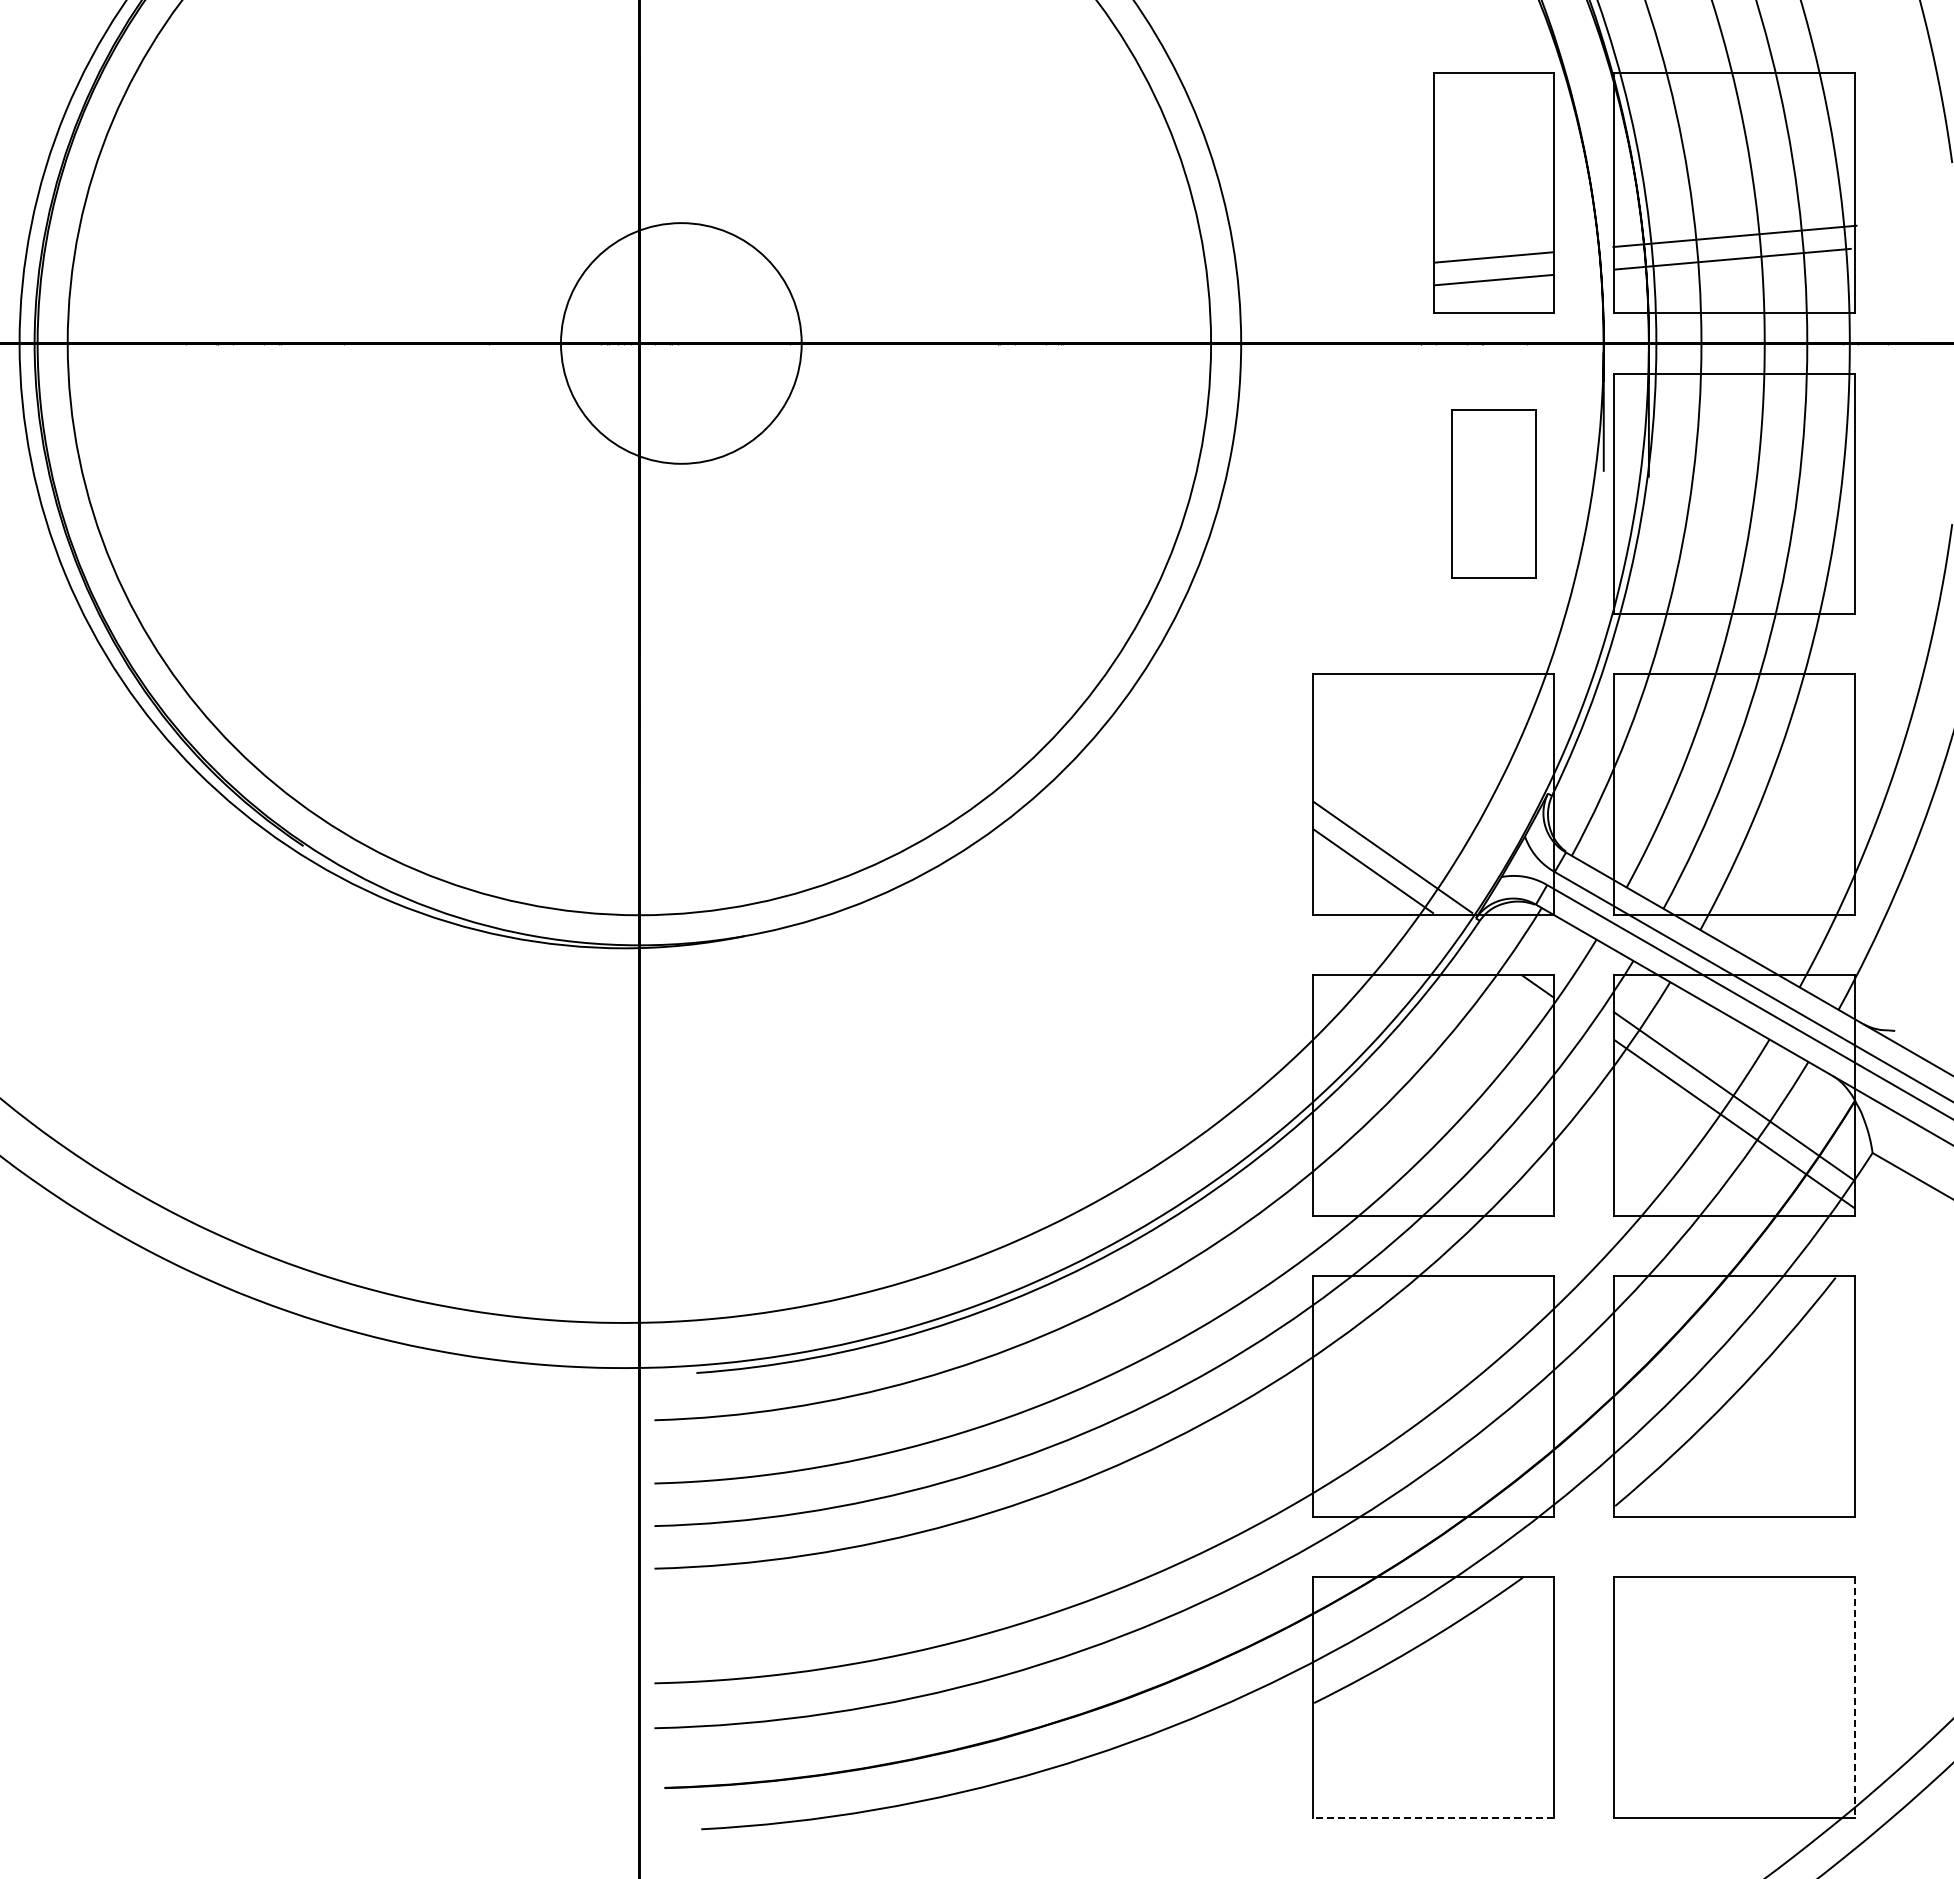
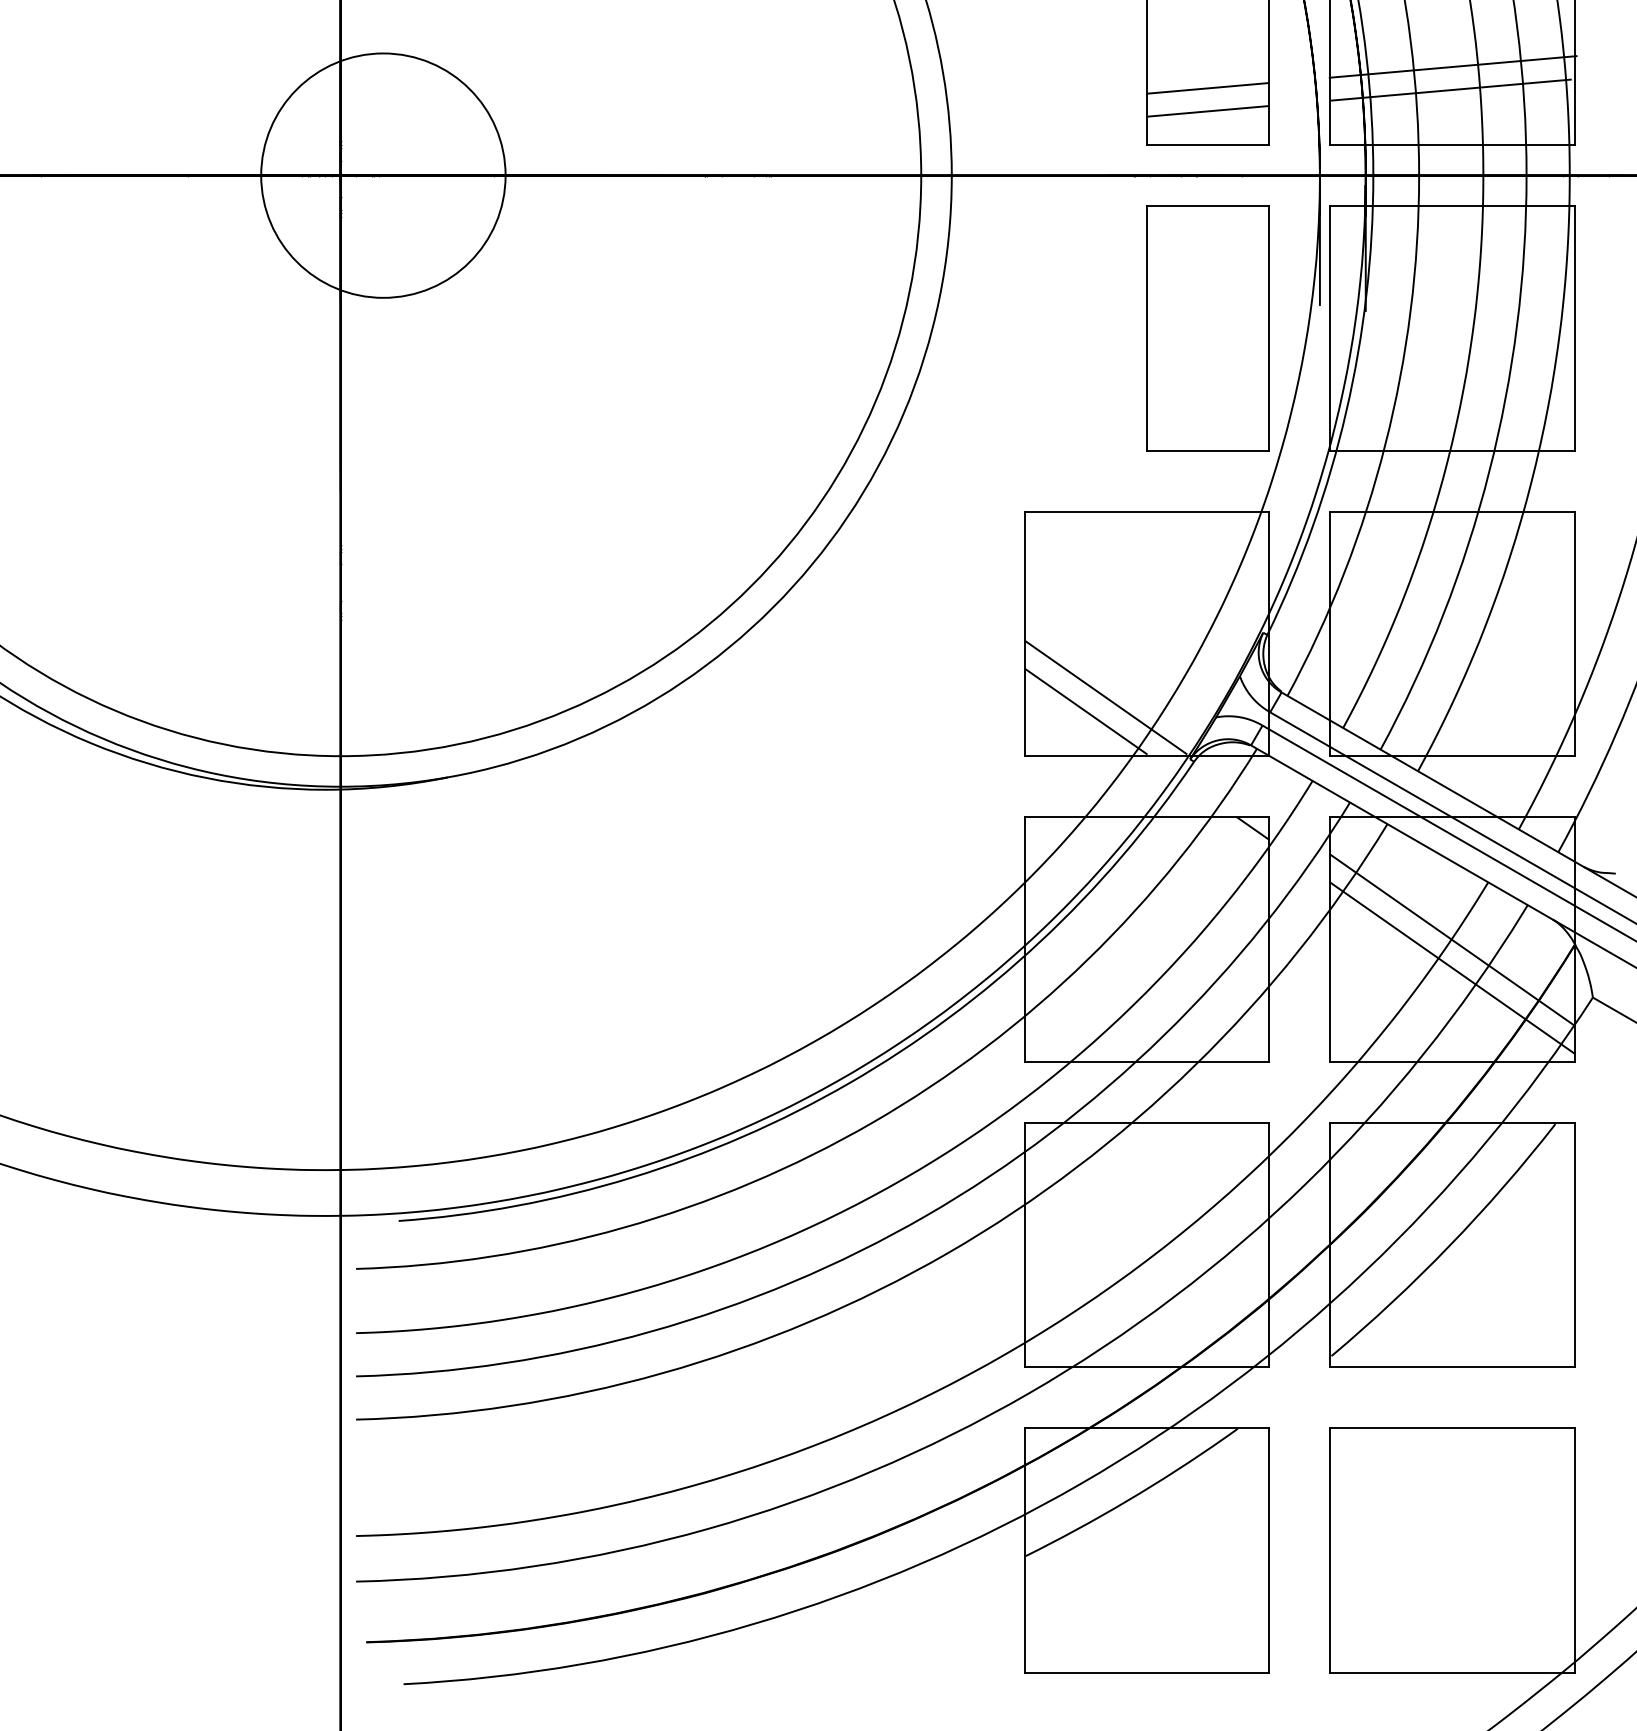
part: (1493, 493) -> (1207, 327), size x1.43
line: (1854, 1697) -> (1574, 1550), dashed -> solid
line: (1433, 1817) -> (1147, 1672), dashed -> solid

